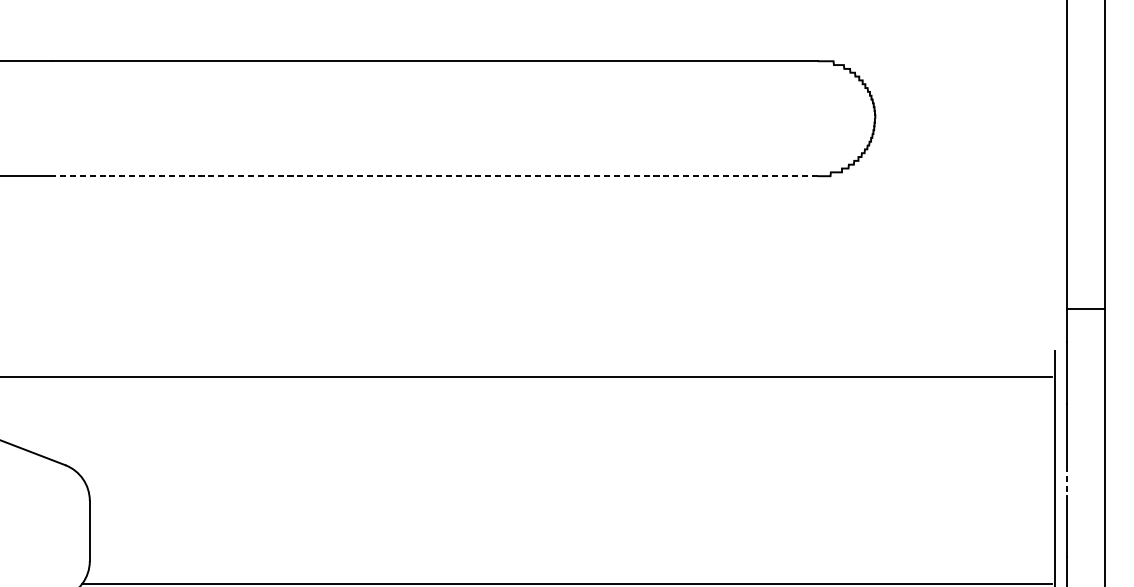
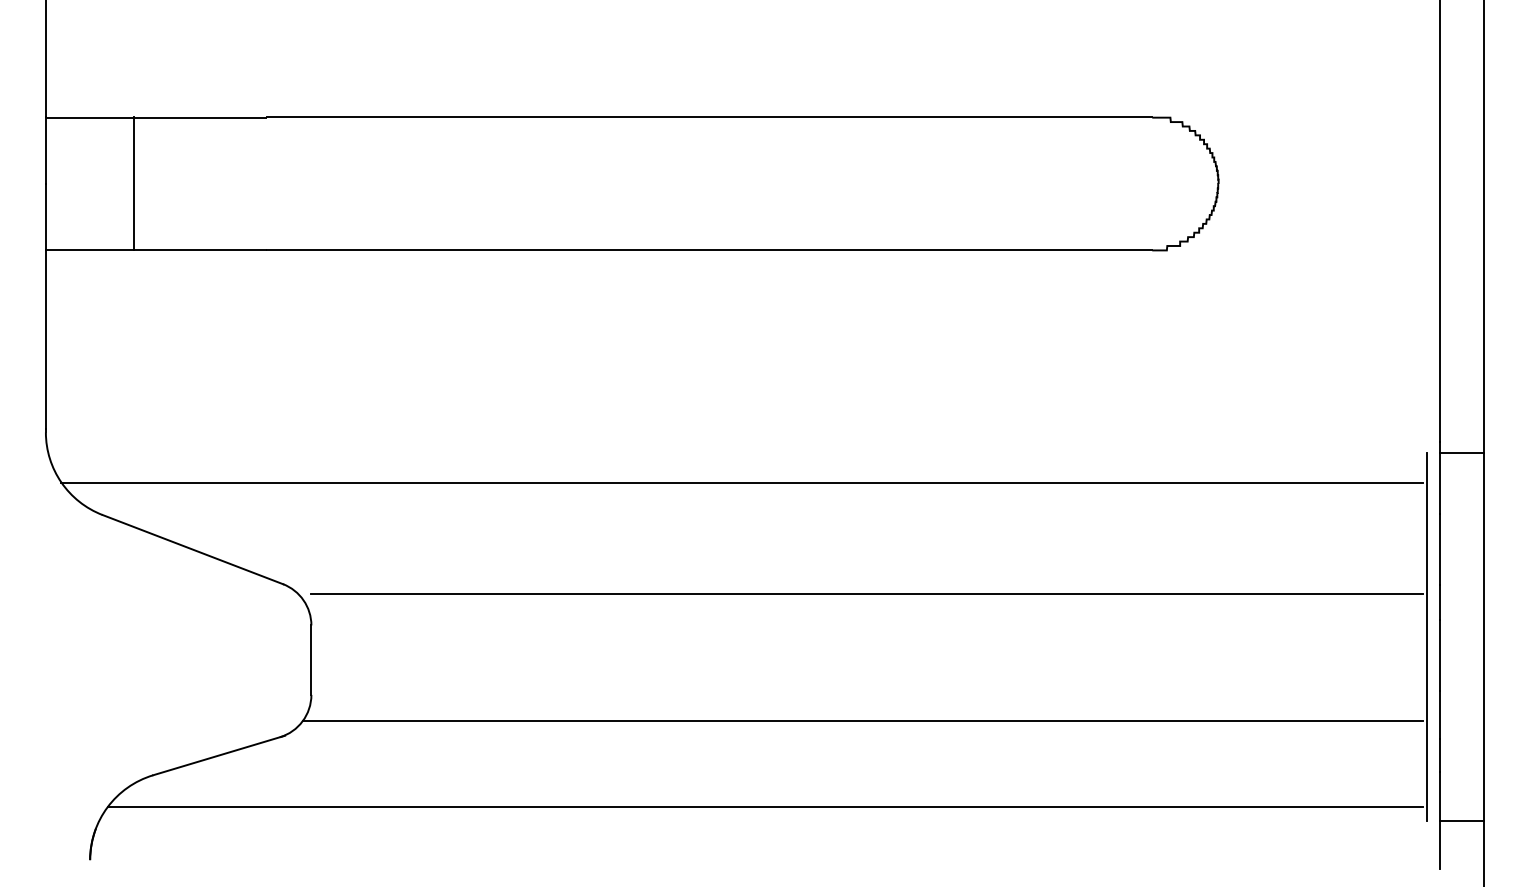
line: (434, 175) -> (709, 249), dashed -> solid
line: (1085, 308) -> (1461, 452), moved
line: (570, 474) -> (866, 594), added
line: (1066, 481) -> (1439, 602), dashed -> solid

